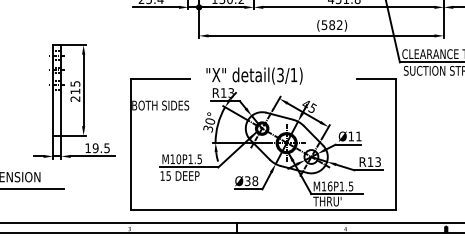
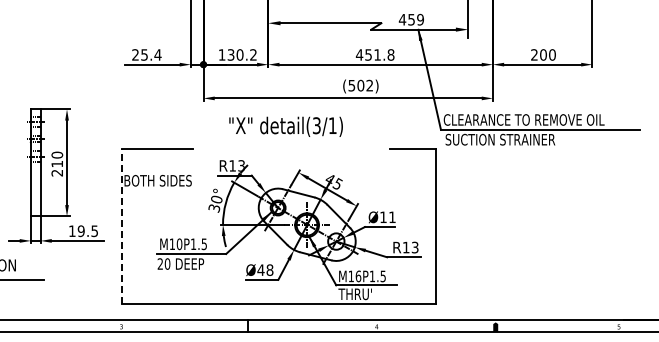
text: (331, 24) -> (360, 85), (582) -> (502)
text: (254, 75) -> (285, 126), moved
text: (75, 83) -> (57, 154), 215 -> 210
line: (130, 144) -> (122, 226), solid -> dashed
text: (165, 175) -> (163, 263), 15 -> 20
text: (247, 181) -> (260, 270), Ø38 -> Ø48

